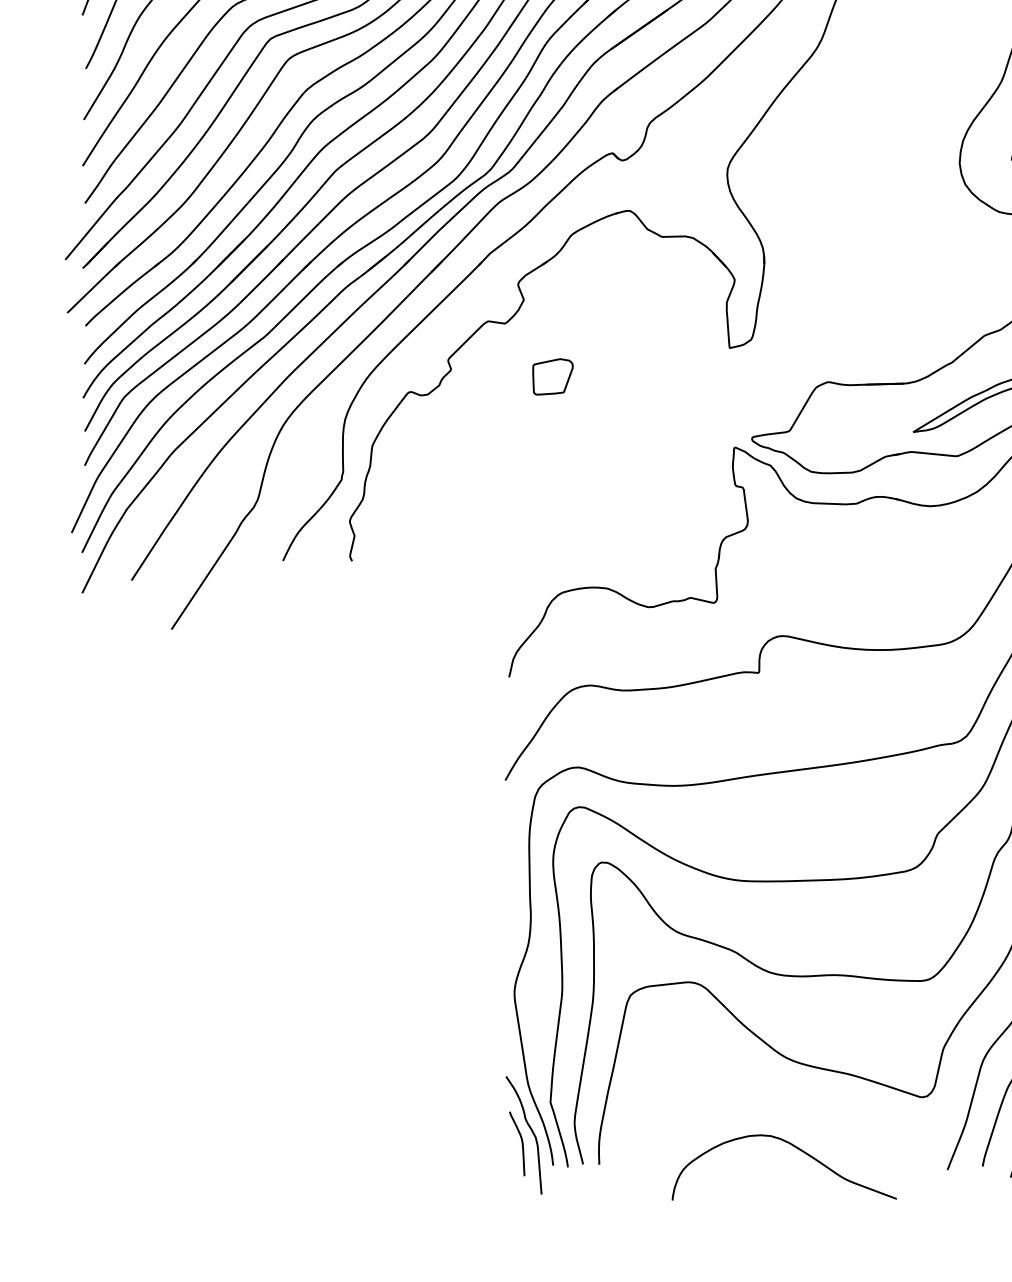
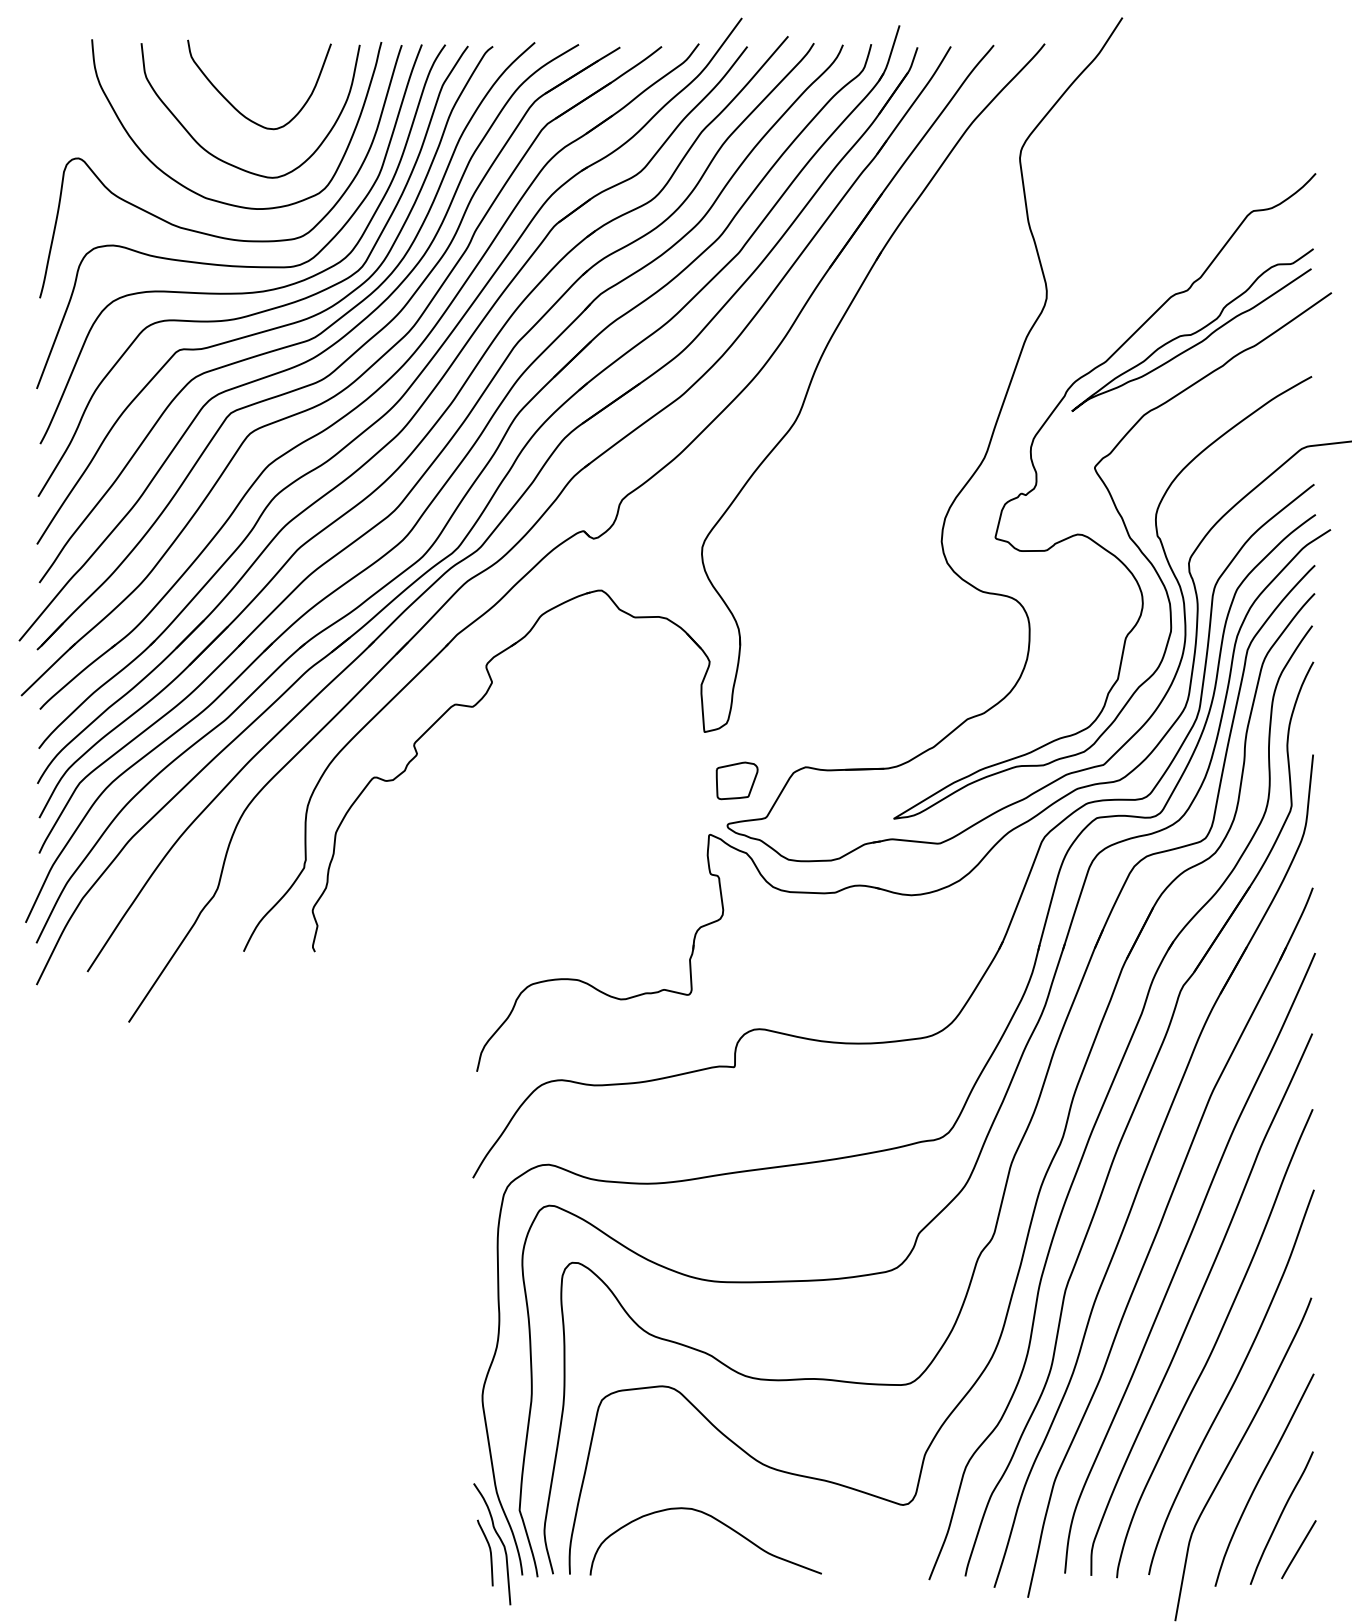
part: (552, 376) -> (736, 780), moved
curve: (795, 1148) -> (717, 1521), moved

